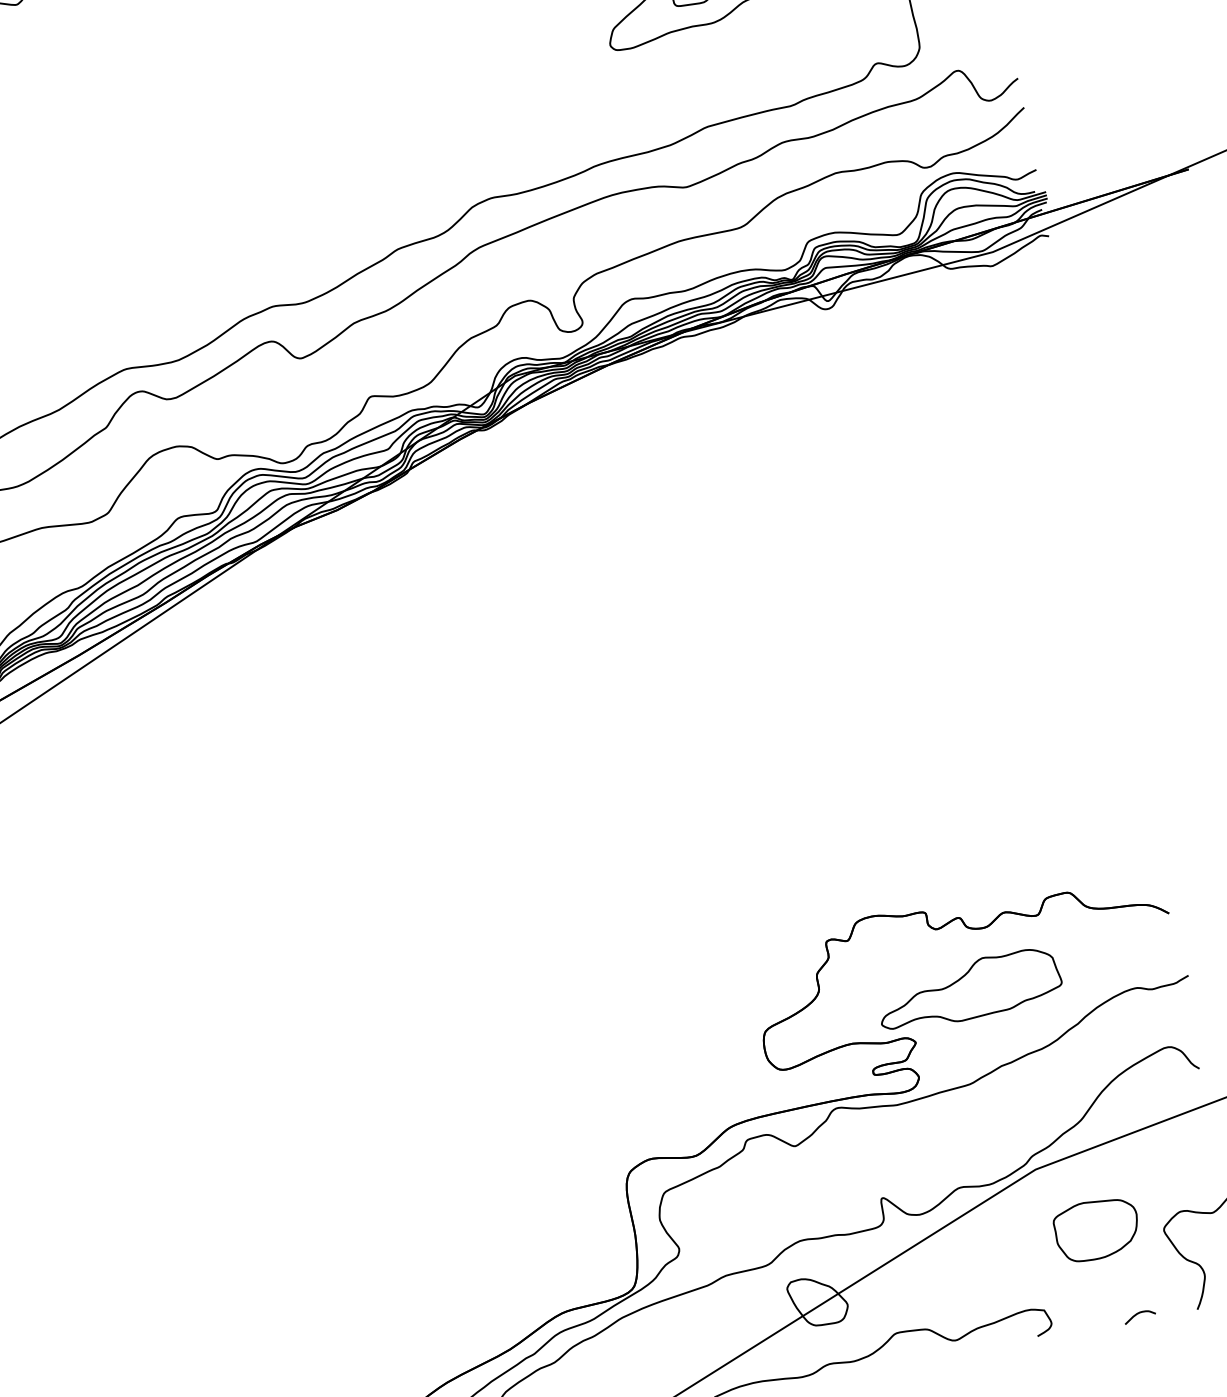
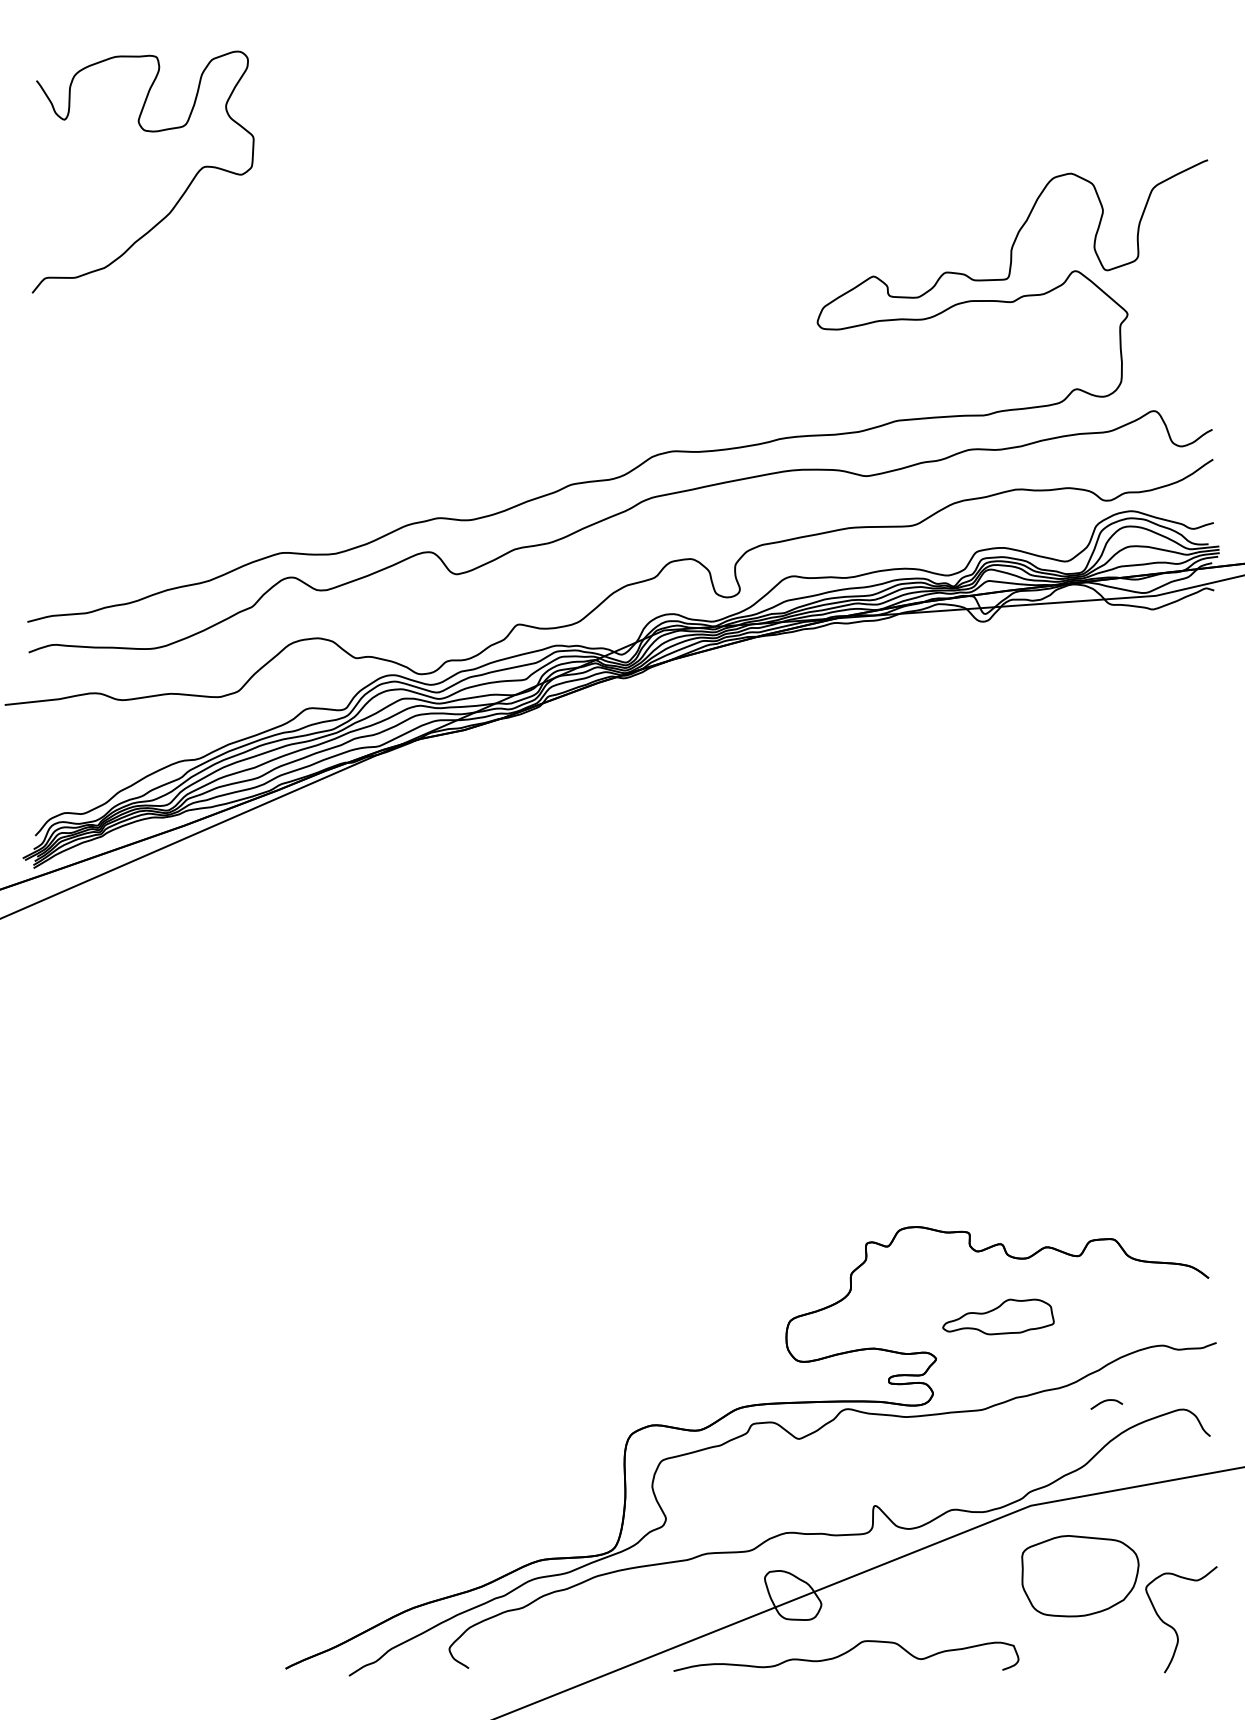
part: (969, 989) -> (998, 1316), size x0.6
part: (1097, 1229) -> (1080, 1575), size x1.4
curve: (1137, 1315) -> (1104, 1402), moved

